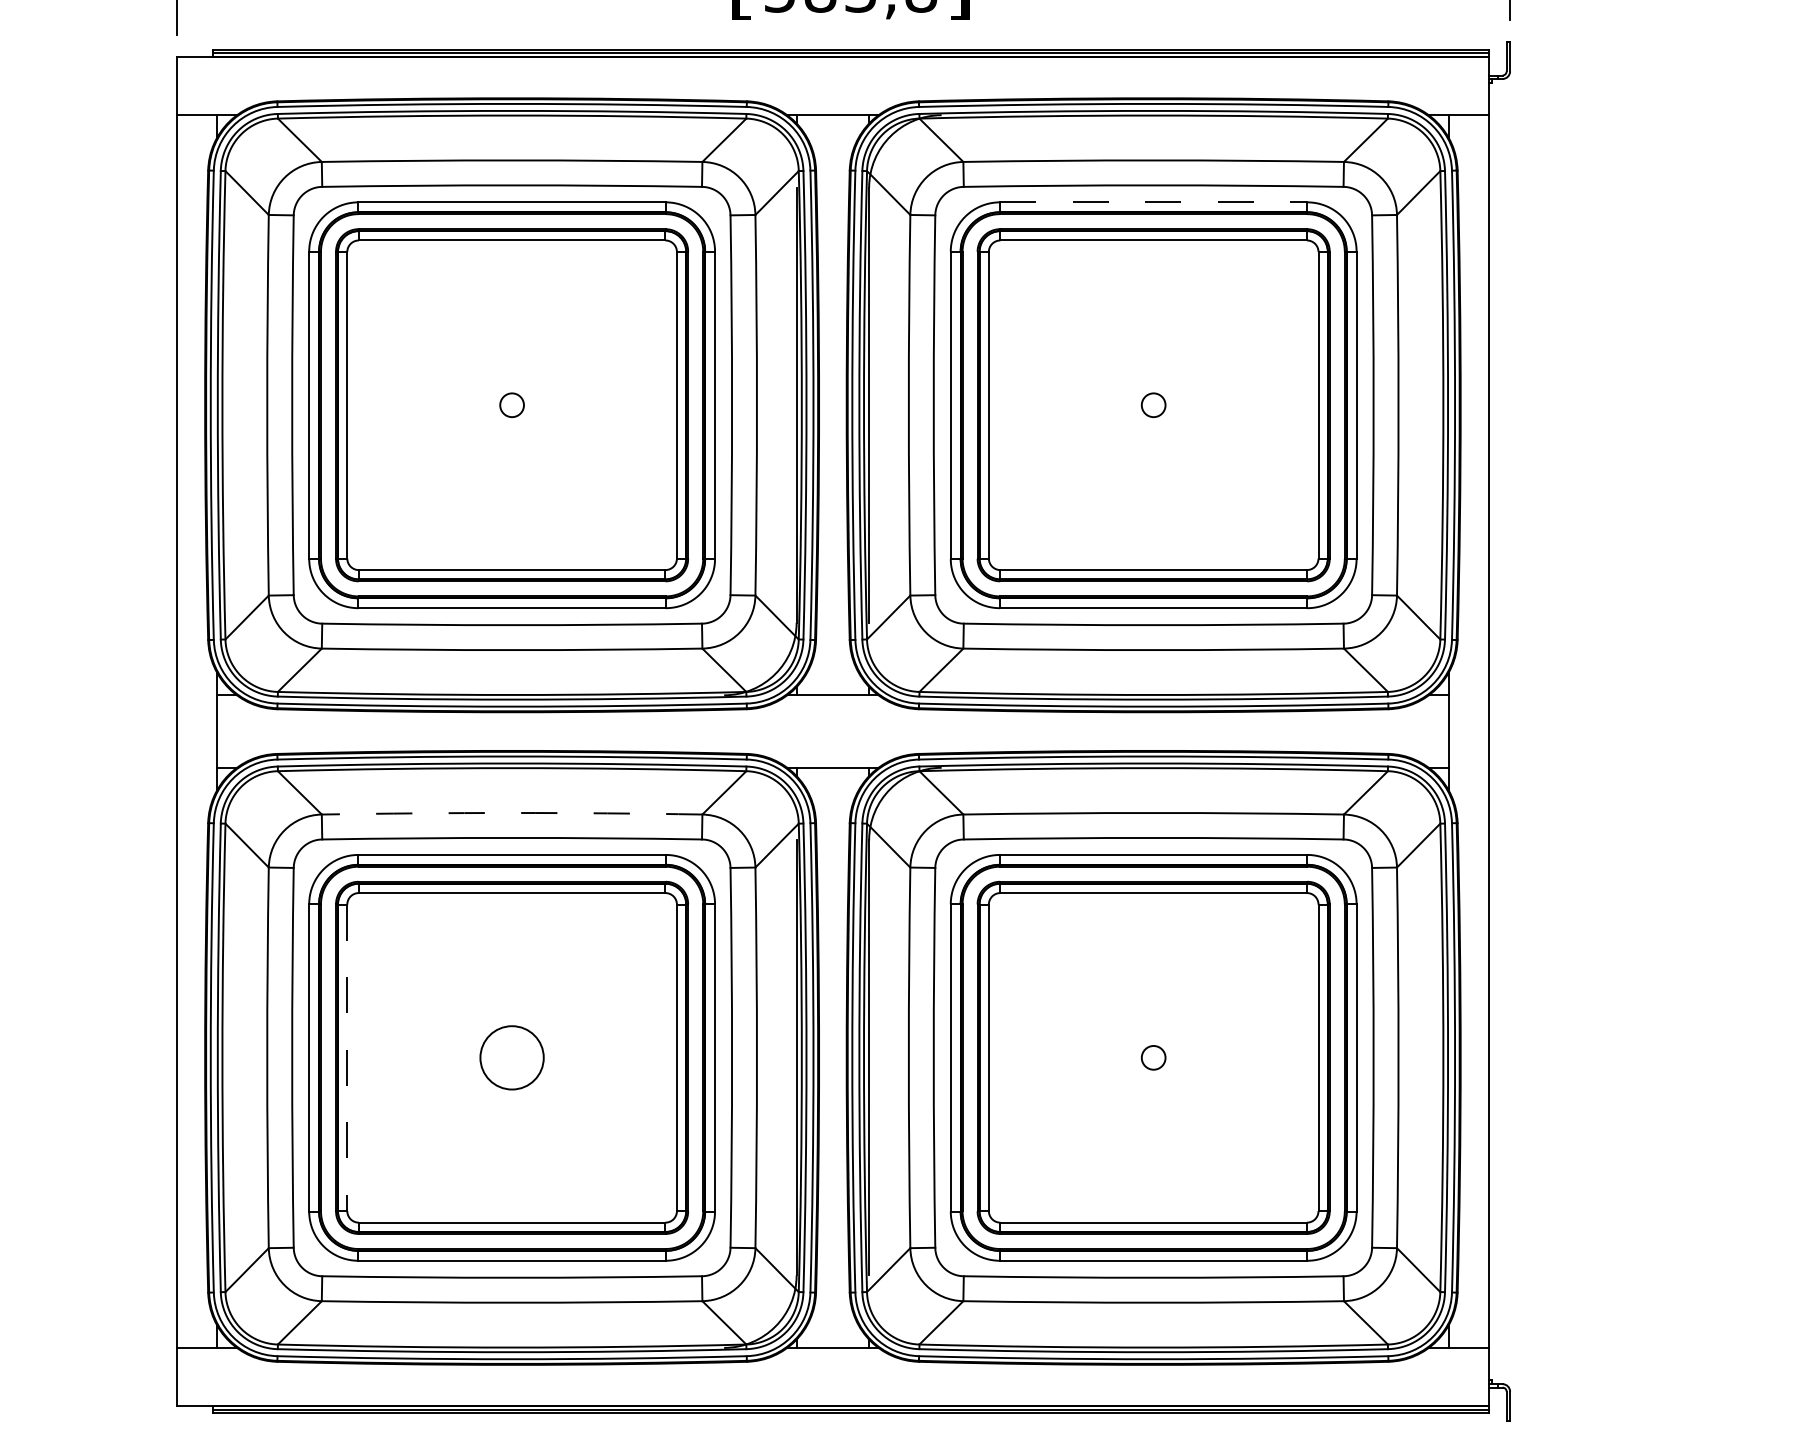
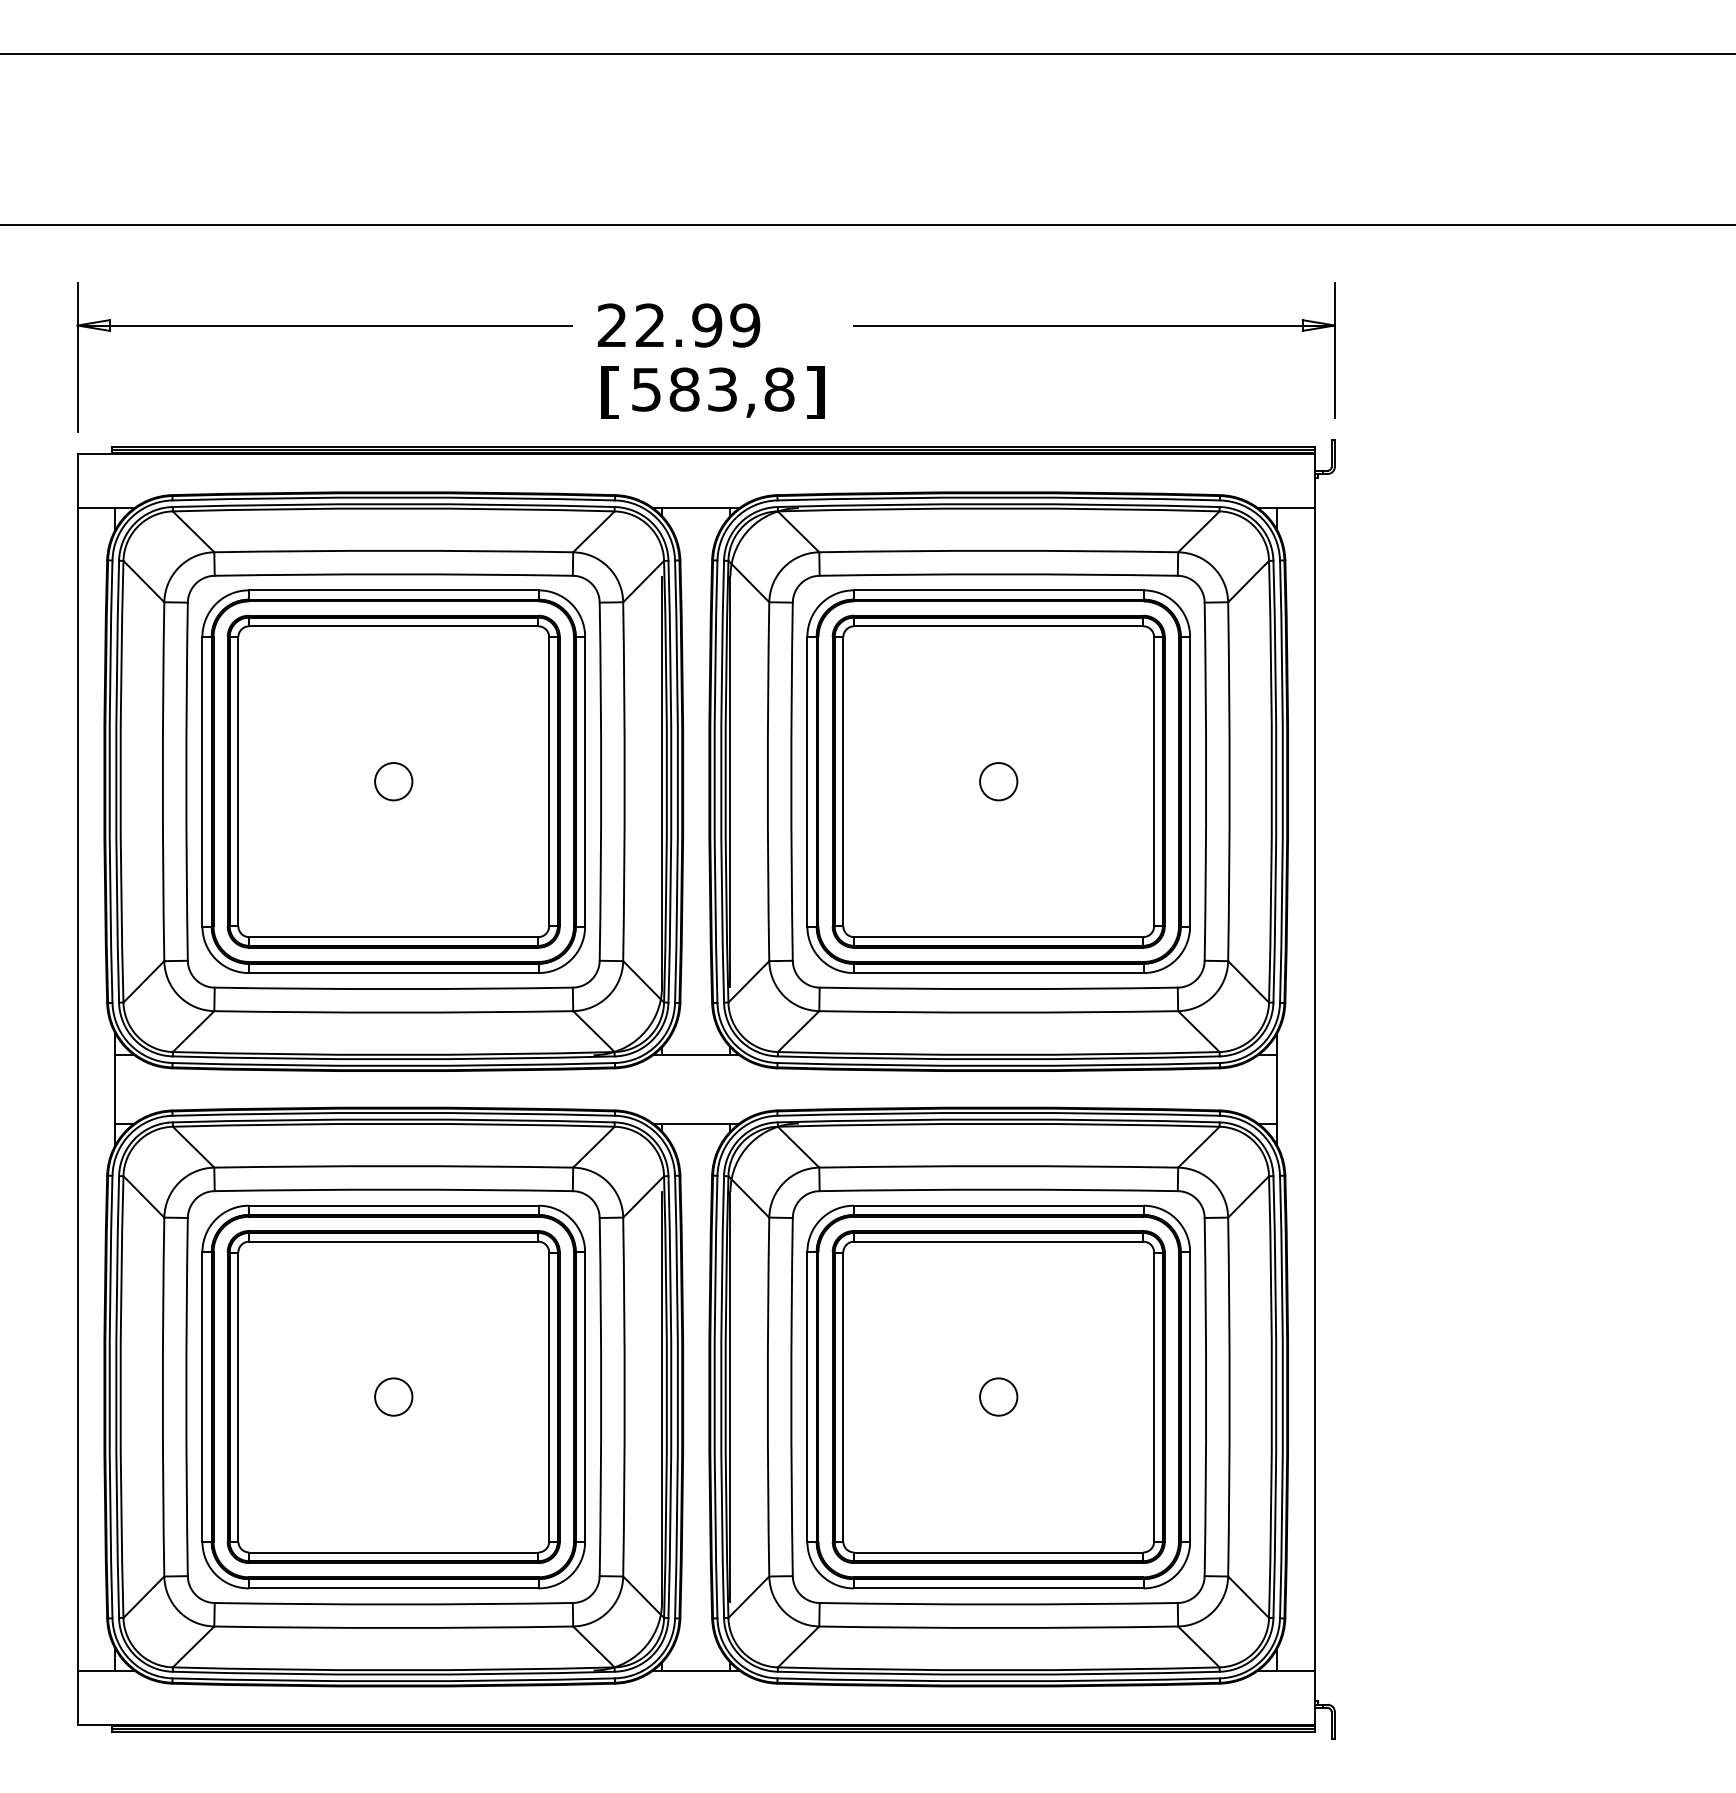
line: (1153, 202) -> (998, 590), dashed -> solid
circle: (511, 405) -> (393, 781), size x1.67
circle: (1153, 405) -> (998, 781), size x1.67
arc: (511, 813) -> (393, 1166), dashed -> solid
circle: (511, 1057) -> (393, 1396), size x0.62
circle: (1153, 1057) -> (998, 1396), size x1.67
line: (347, 1058) -> (238, 1397), dashed -> solid

